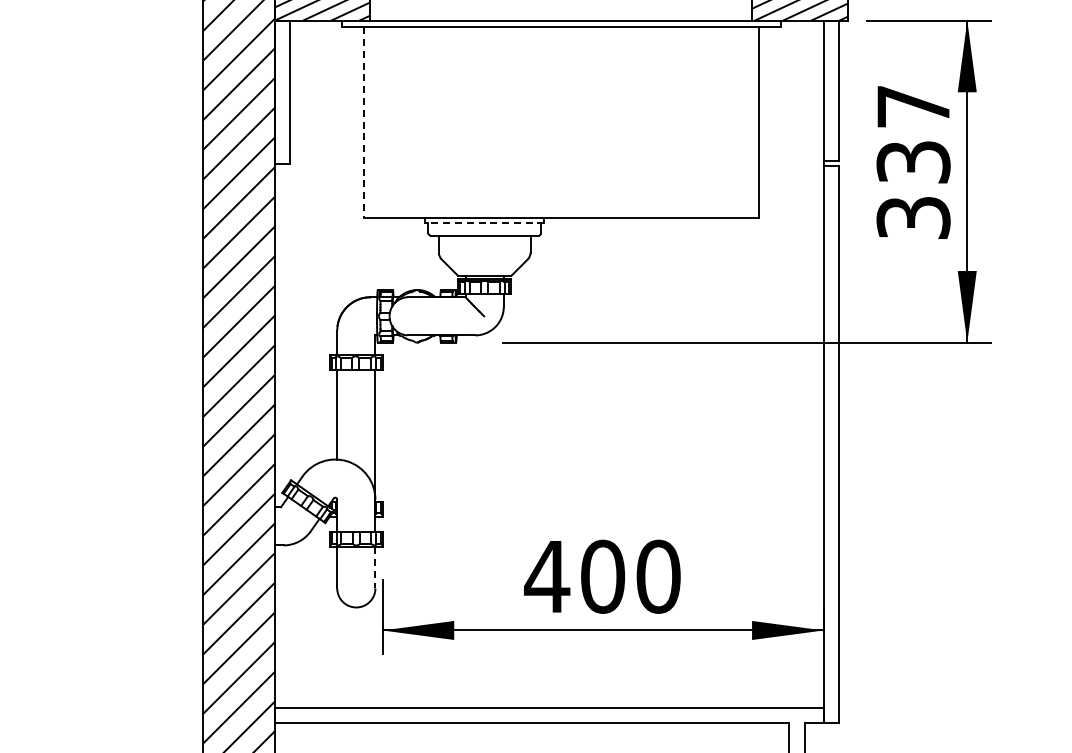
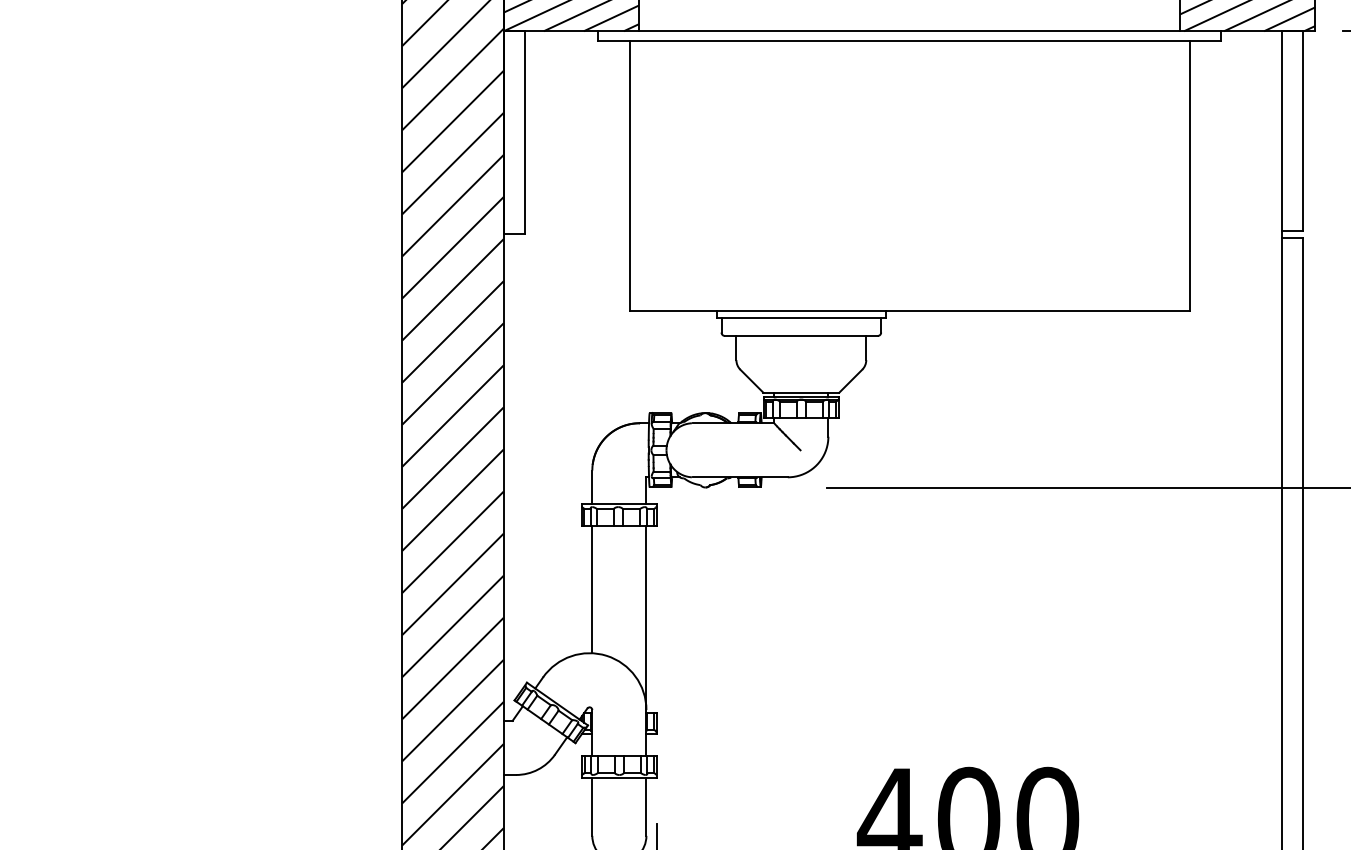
line: (363, 123) -> (629, 177), dashed -> solid
line: (484, 223) -> (801, 318), dashed -> solid
line: (375, 567) -> (646, 806), dashed -> solid

